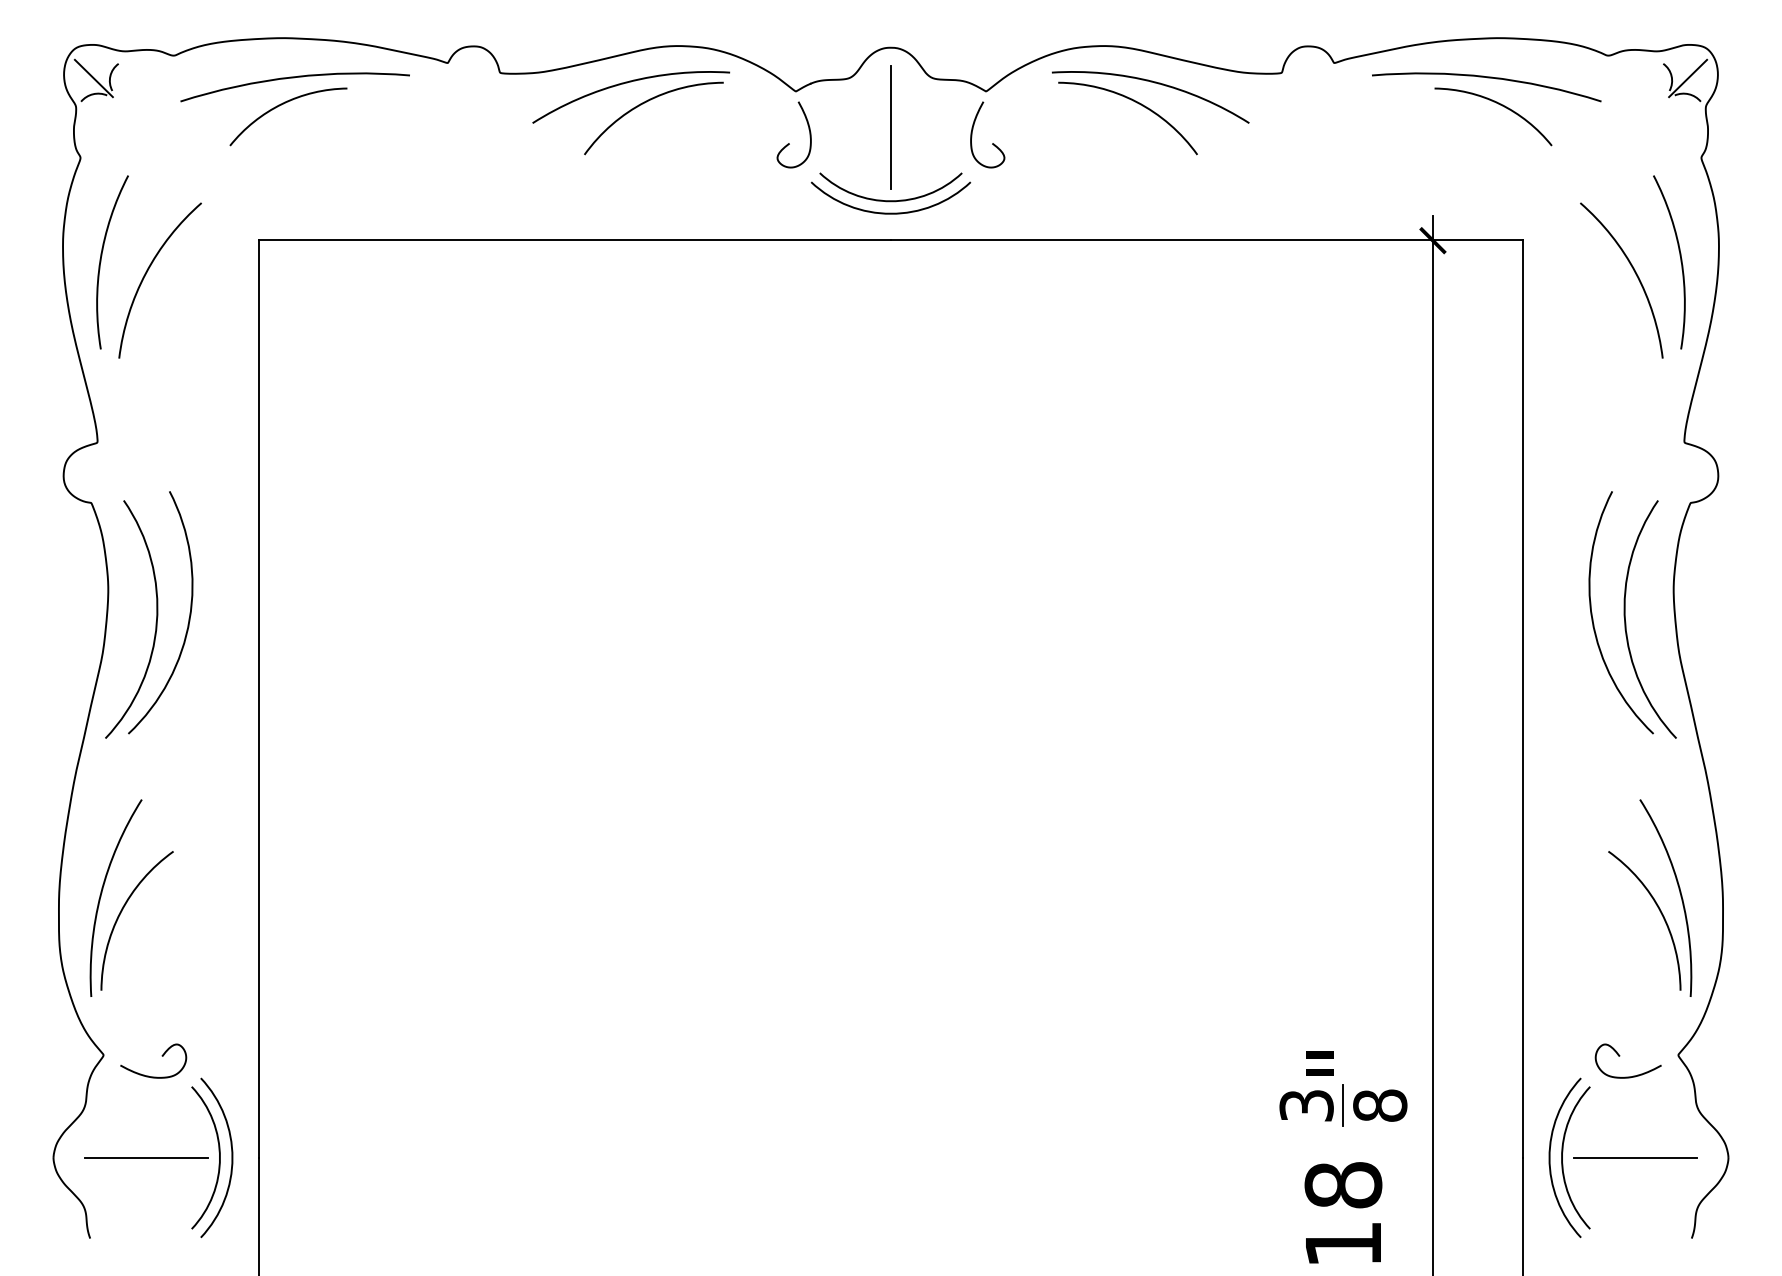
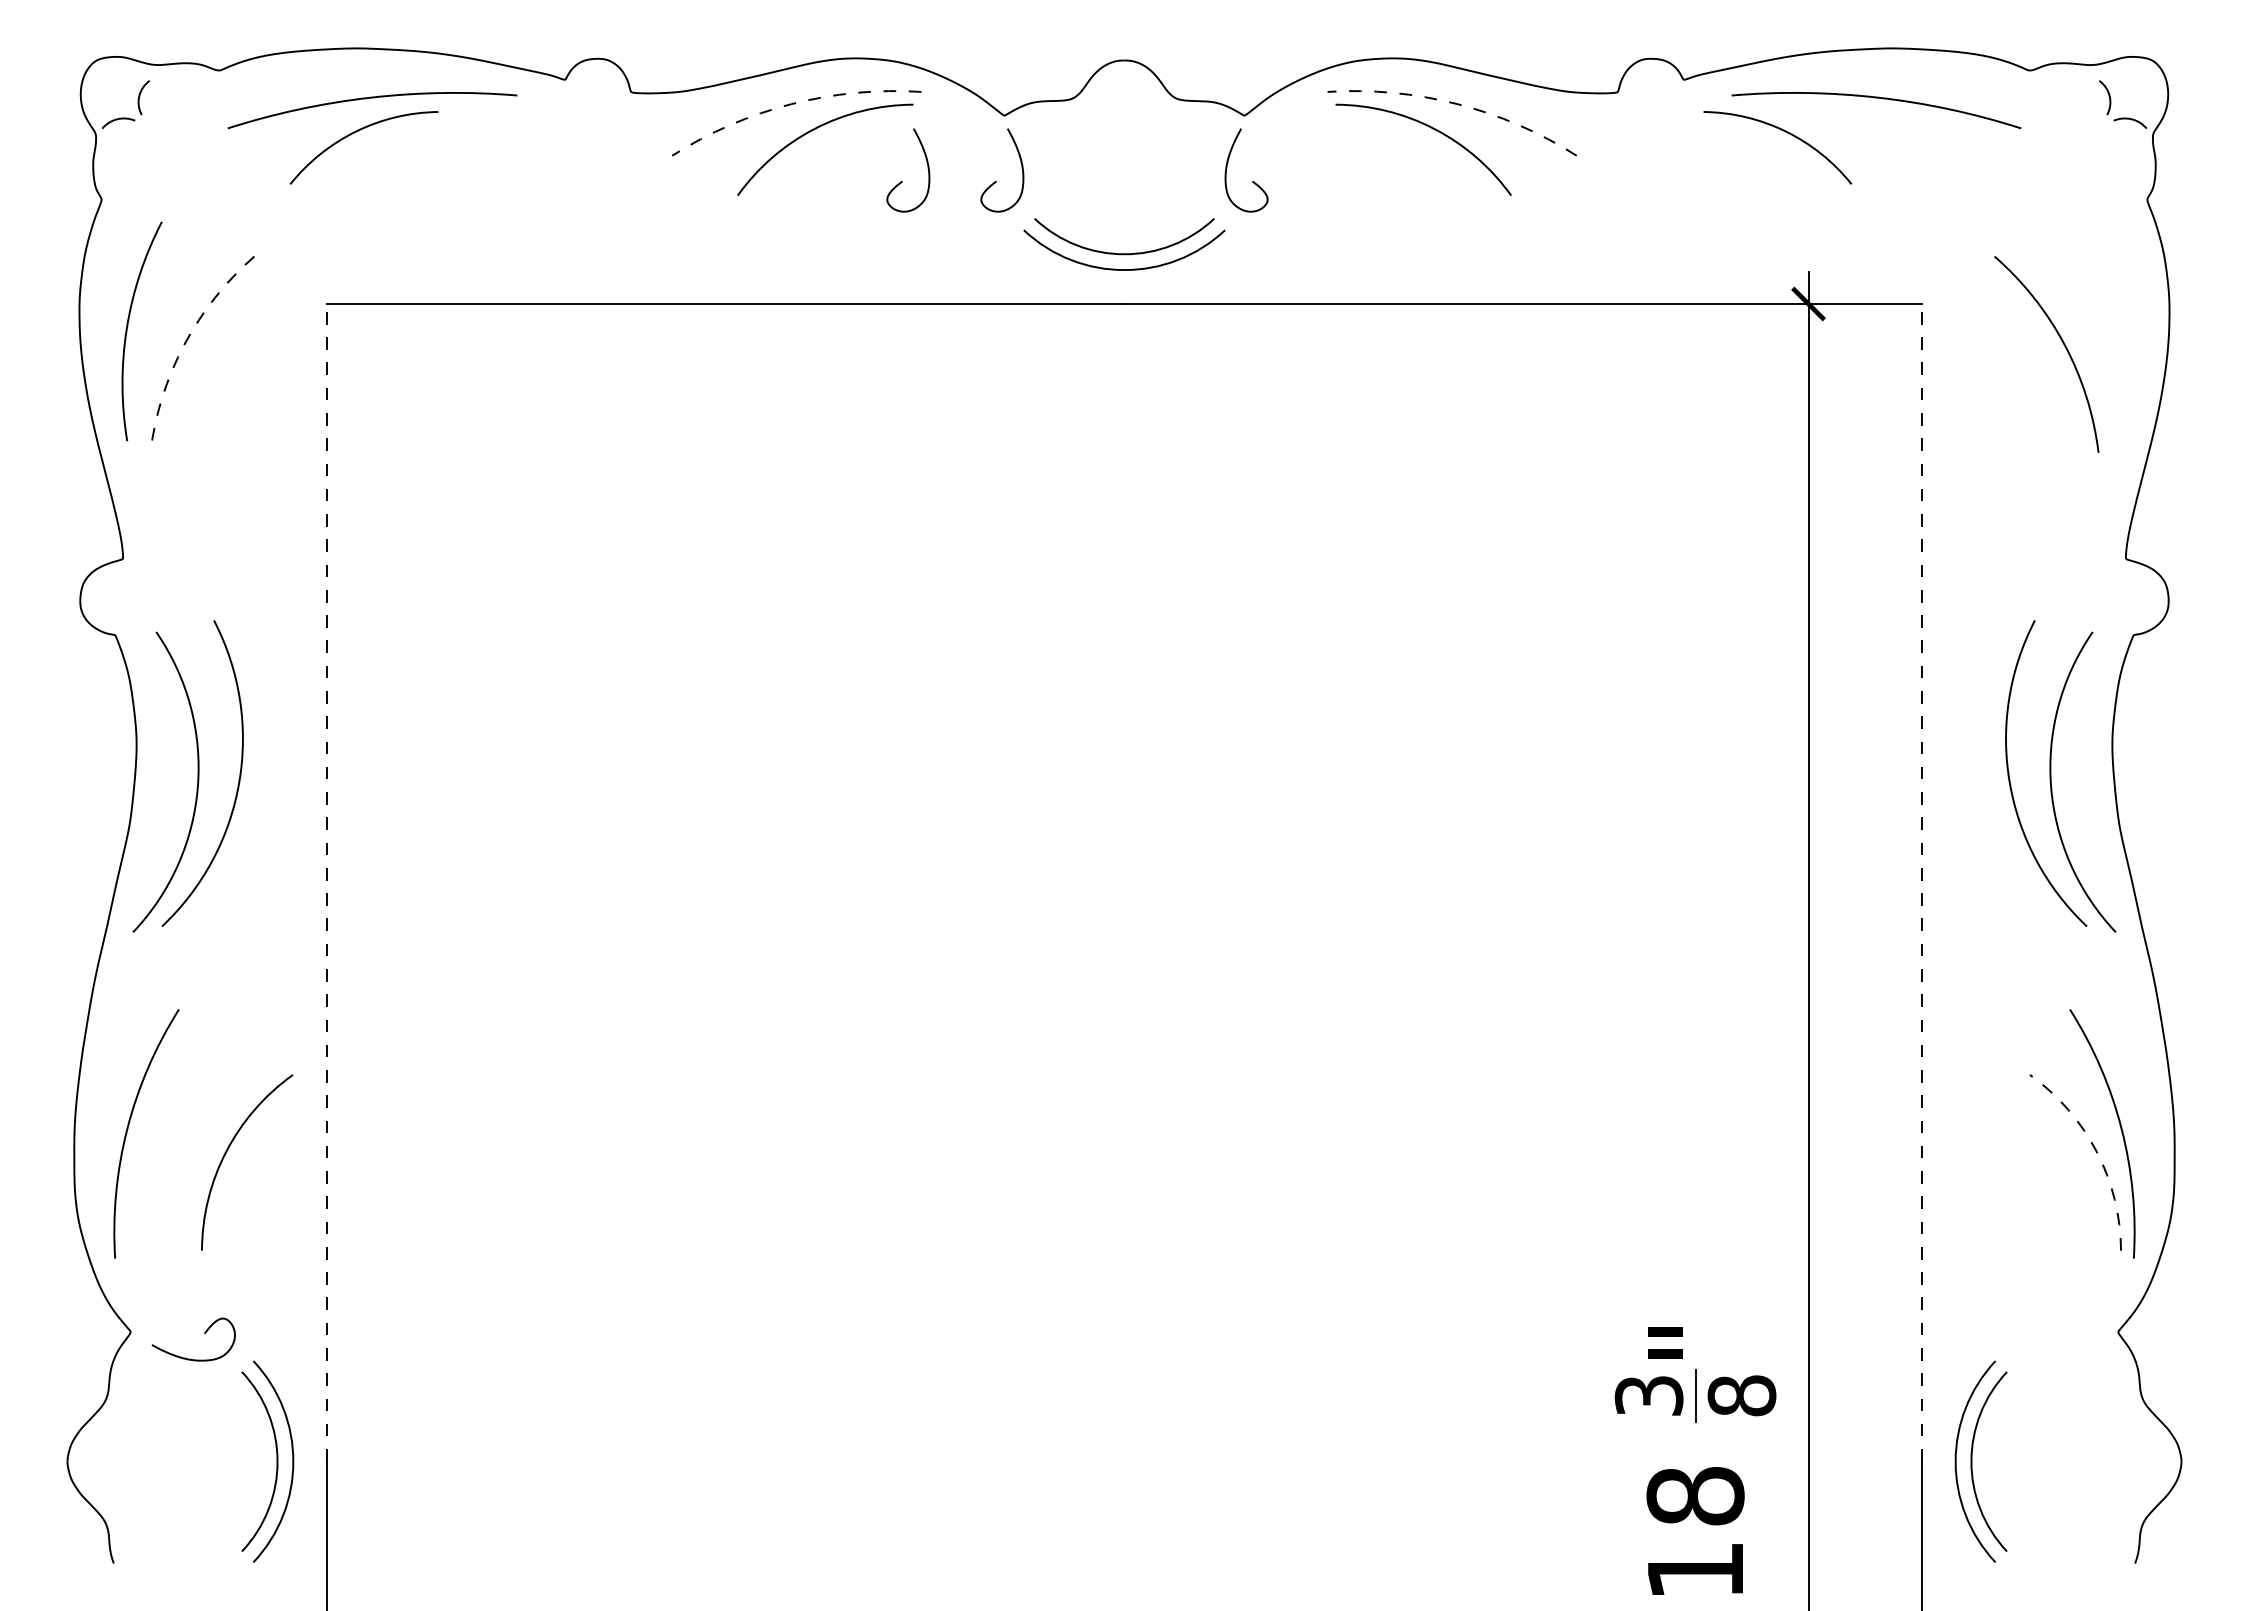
line: (93, 77) -> (118, 98), removed
line: (1688, 77) -> (2130, 98), removed
arc: (627, 82) -> (791, 104), solid -> dashed
arc: (1154, 82) -> (1457, 104), solid -> dashed
arc: (1499, 104) -> (1785, 132), moved
line: (891, 126) -> (1124, 160), removed
curve: (714, 142) -> (901, 180), added
arc: (1680, 258) -> (2120, 326), removed
arc: (146, 273) -> (184, 345), solid -> dashed
line: (258, 699) -> (326, 882), solid -> dashed
line: (1523, 699) -> (1922, 882), solid -> dashed
arc: (123, 909) -> (229, 1148), moved
arc: (1661, 912) -> (2096, 1151), solid -> dashed
curve: (1619, 1056) -> (2044, 1333), removed
line: (146, 1157) -> (184, 1461), removed
line: (1634, 1157) -> (2063, 1461), removed

